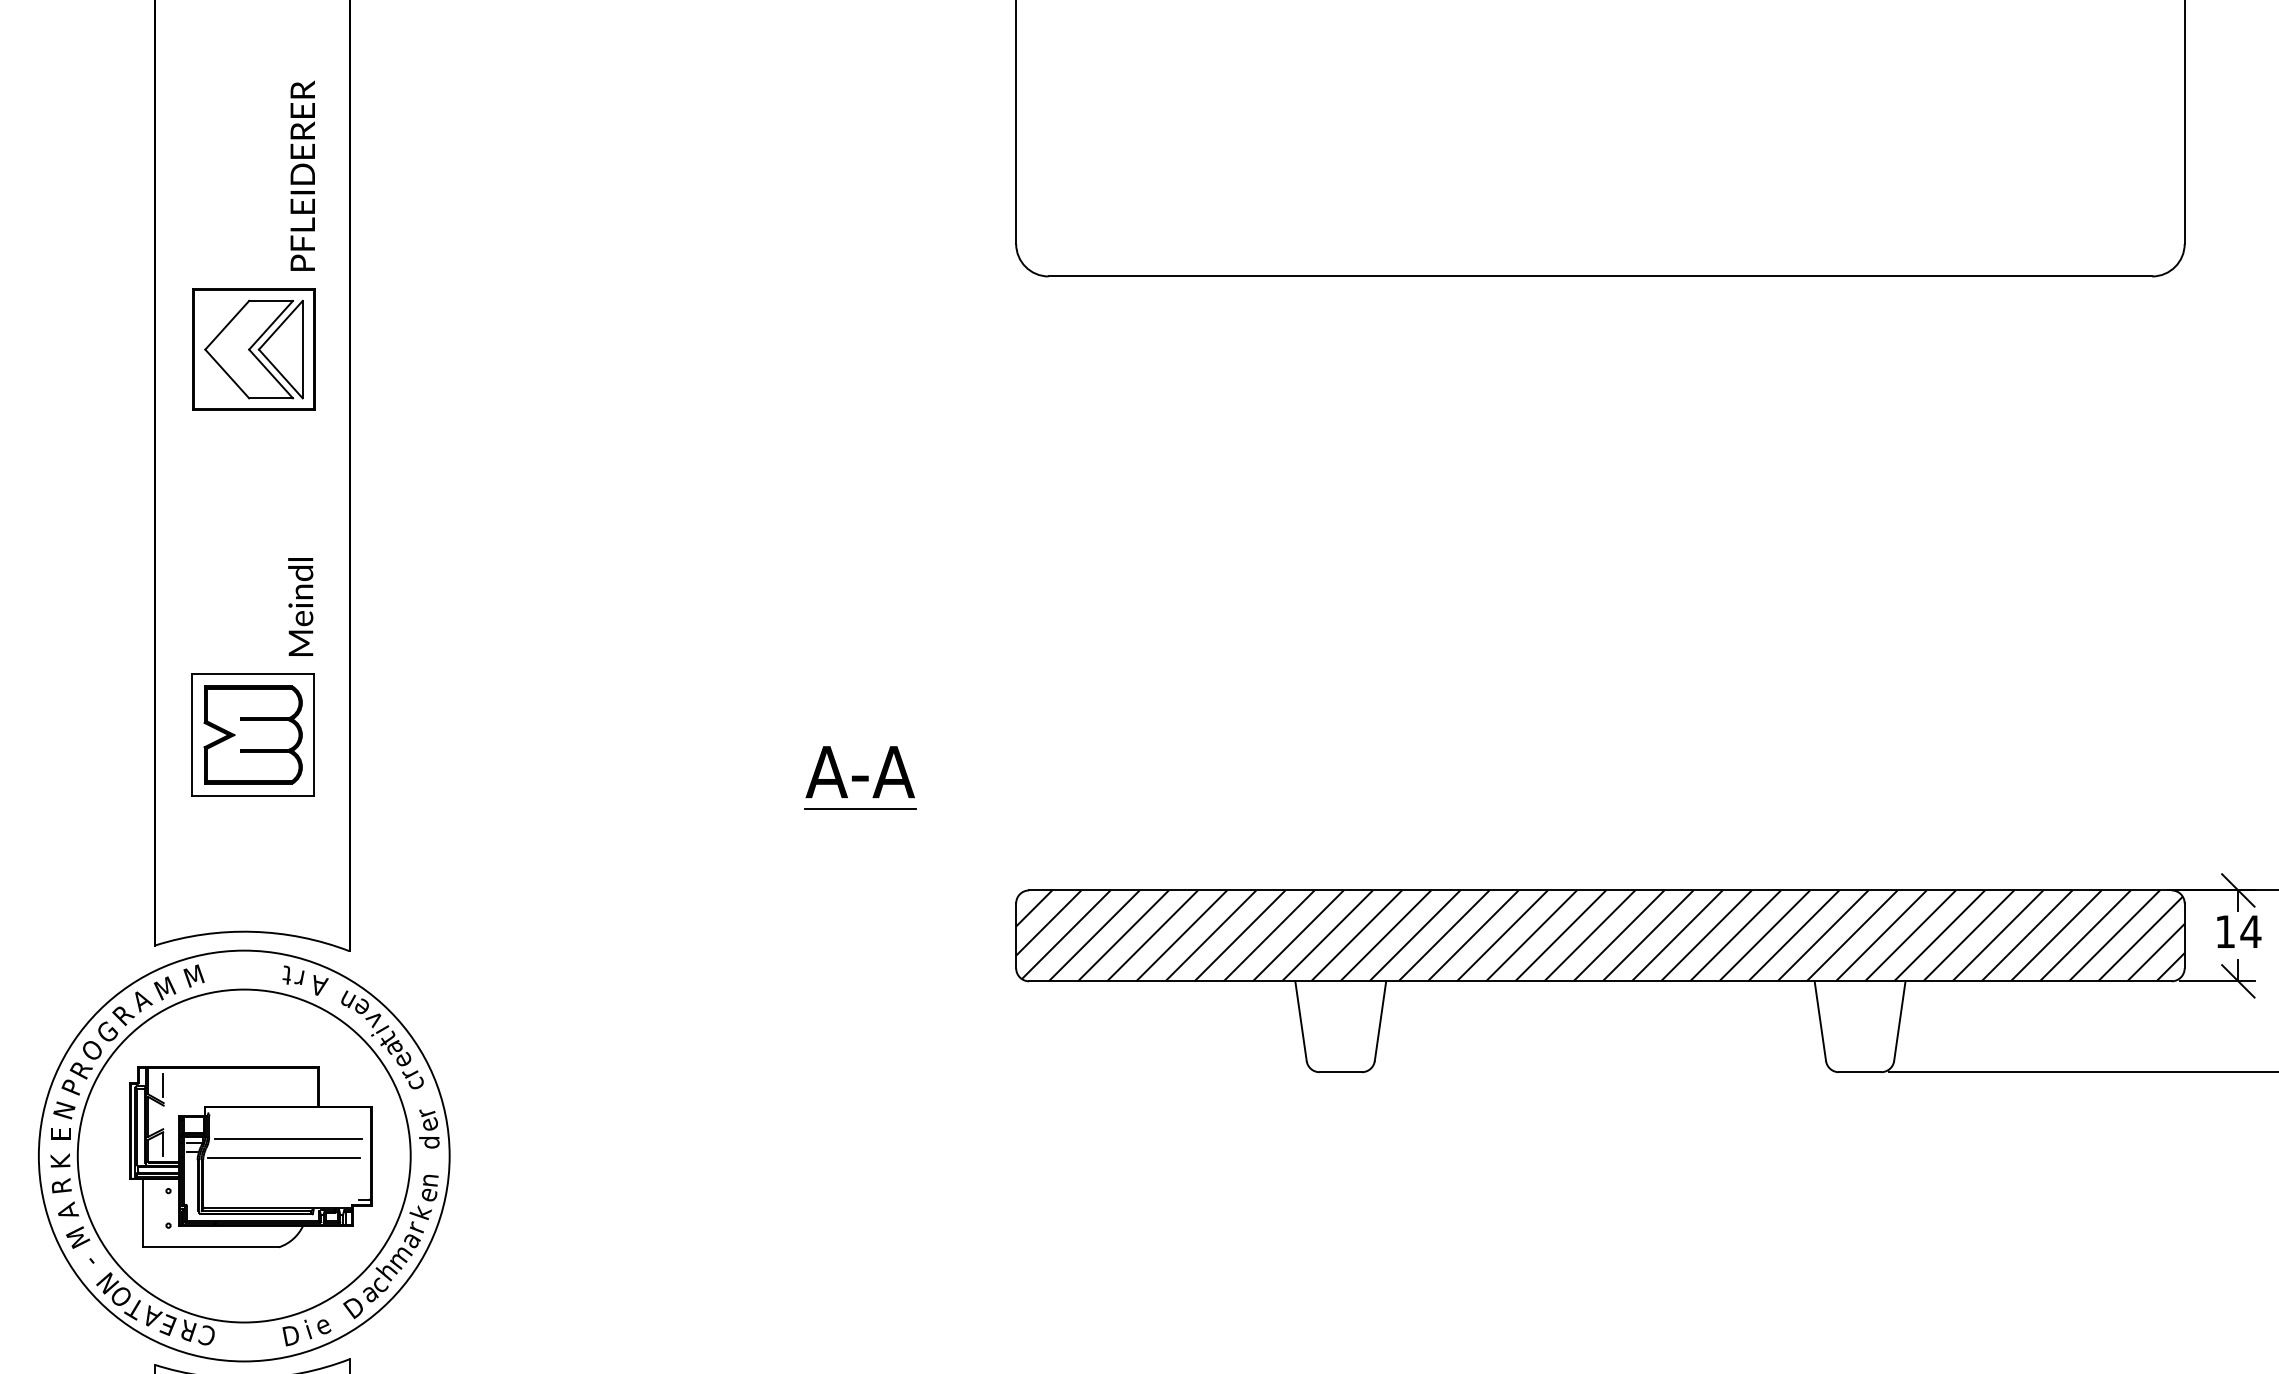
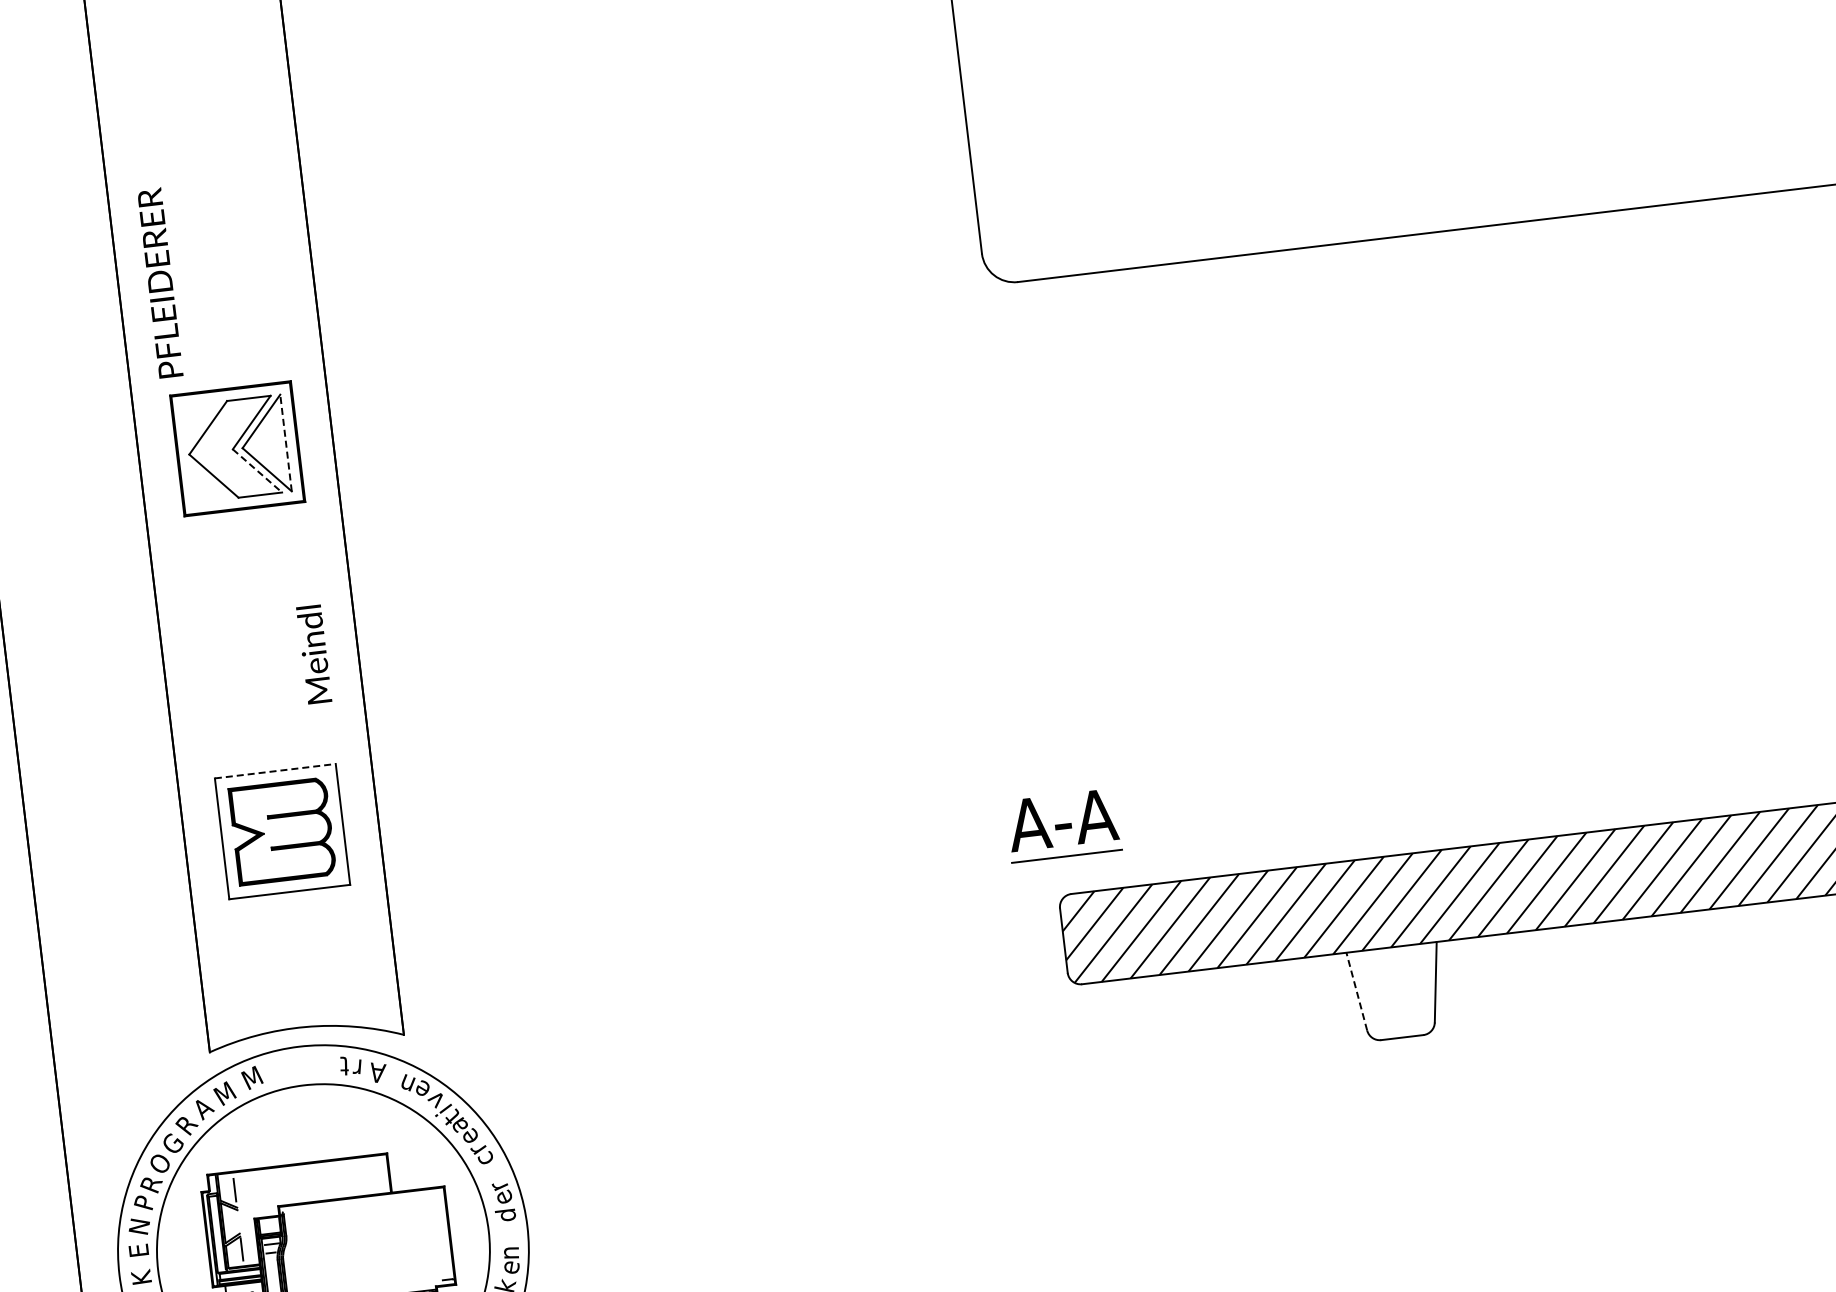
text: (302, 175) -> (159, 282), moved
line: (302, 349) -> (285, 442), solid -> dashed
line: (271, 373) -> (257, 470), solid -> dashed
text: (300, 606) -> (313, 654), moved
line: (253, 674) -> (275, 771), solid -> dashed
part: (860, 777) -> (1063, 825), moved
line: (1300, 1020) -> (1356, 991), solid -> dashed
line: (288, 1138) -> (365, 1228), removed
line: (284, 1158) -> (363, 1248), removed

